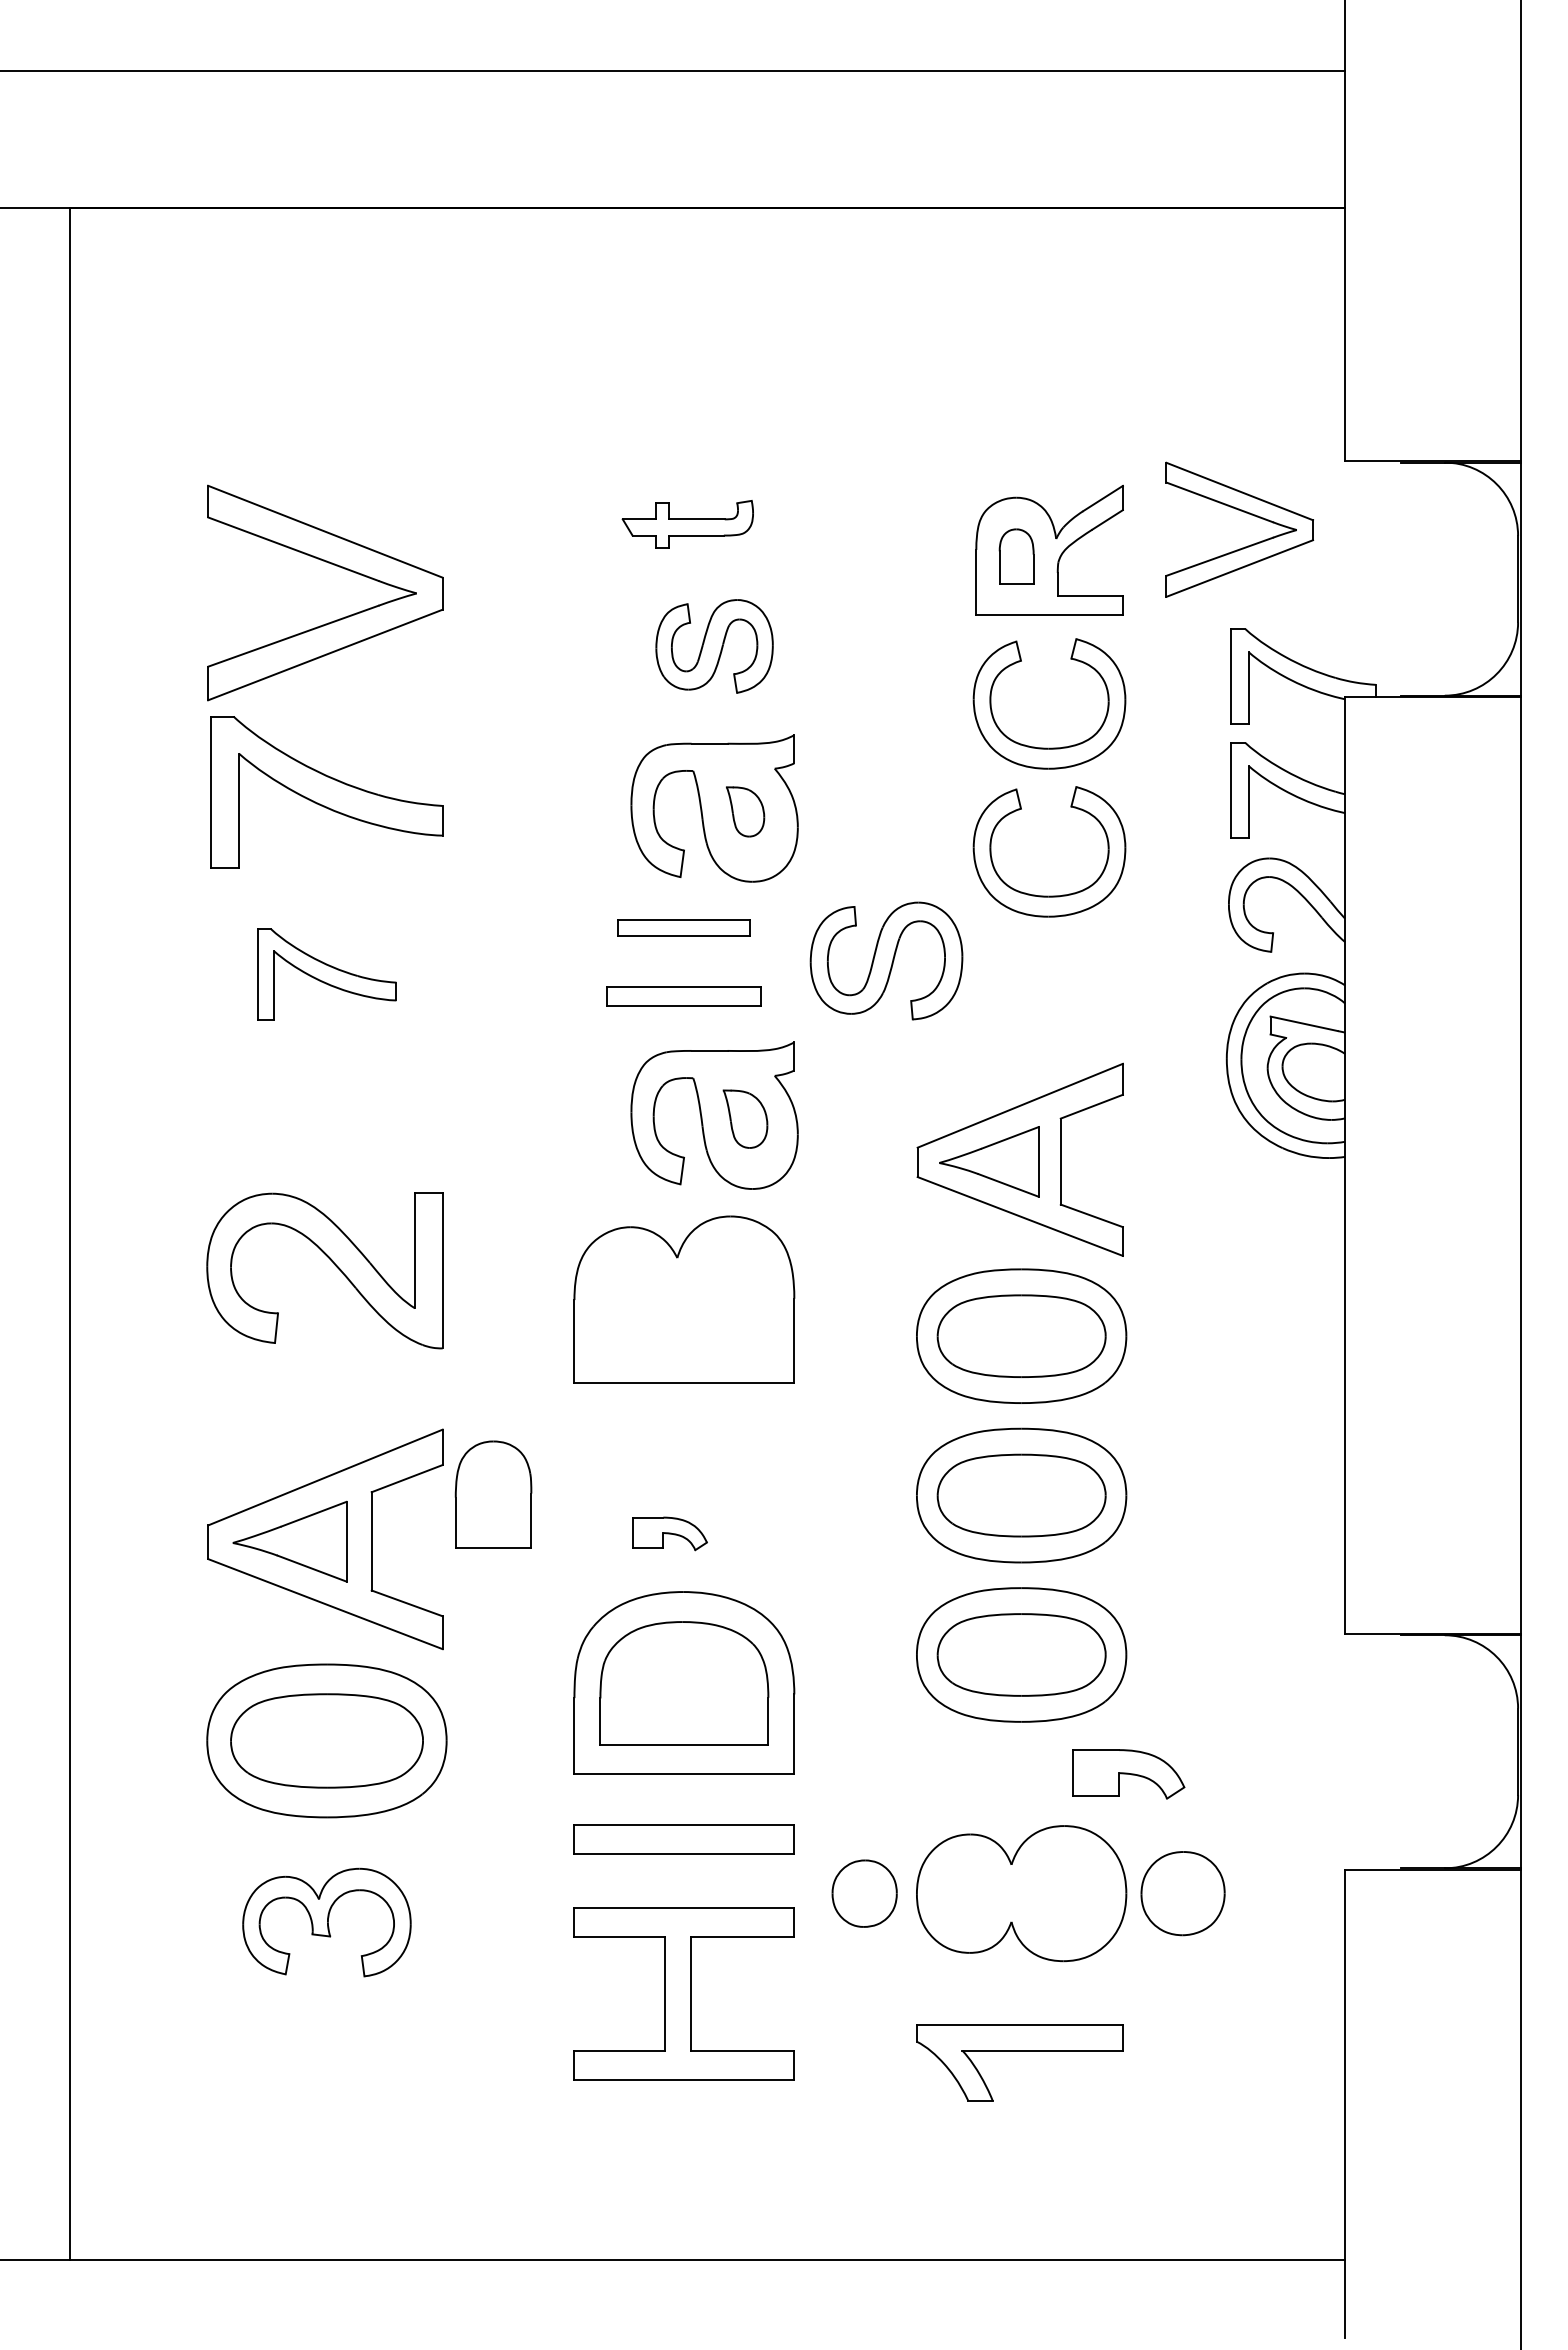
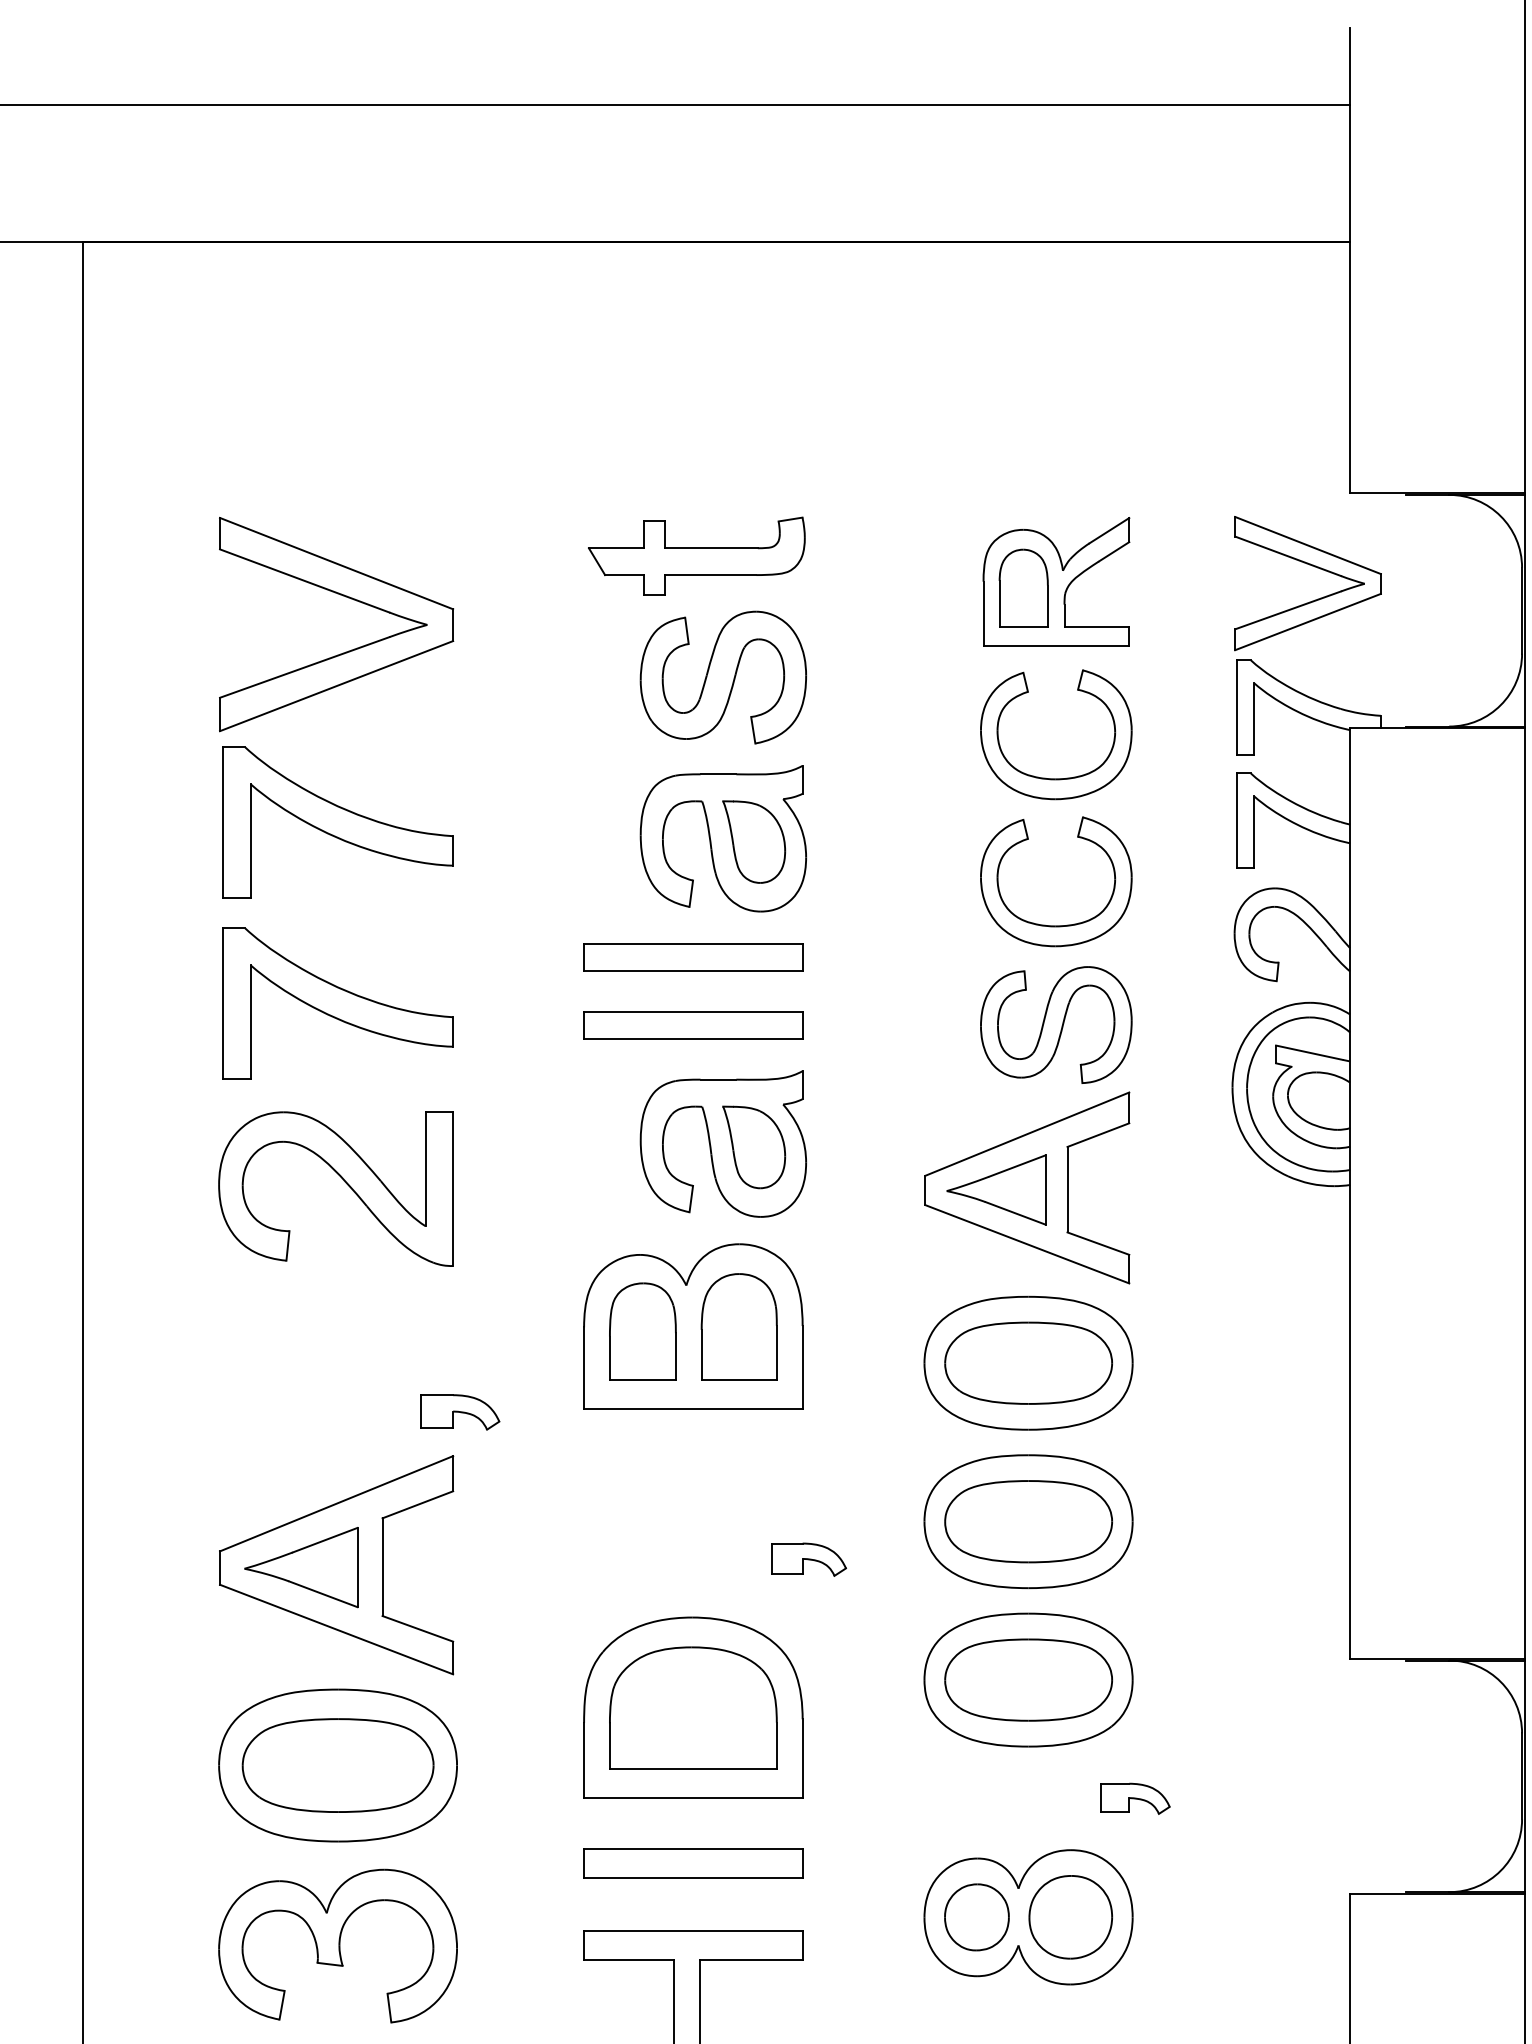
part: (1243, 512) -> (1311, 566), moved
part: (687, 523) -> (696, 555), size x1.67
part: (1016, 556) -> (1023, 588), size x1.43
part: (714, 646) -> (723, 677), size x1.43
part: (745, 811) -> (754, 841), size x1.67
part: (683, 927) -> (692, 956), size x1.67
part: (886, 960) -> (1056, 1024), moved
part: (326, 974) -> (337, 1003), size x1.67
part: (683, 996) -> (692, 1025), size x1.43
part: (745, 1119) -> (754, 1147), size x1.43
part: (334, 1265) -> (345, 1183), moved
part: (633, 1304) -> (642, 1331), added
part: (449, 1385) -> (459, 1412), added
part: (493, 1494) -> (739, 1326), moved
part: (669, 1533) -> (808, 1559), moved
part: (1128, 1774) -> (1134, 1798), size x0.62
part: (864, 1893) -> (976, 1917), moved
part: (1182, 1893) -> (1070, 1917), moved
part: (326, 1922) -> (337, 1946), size x1.43

